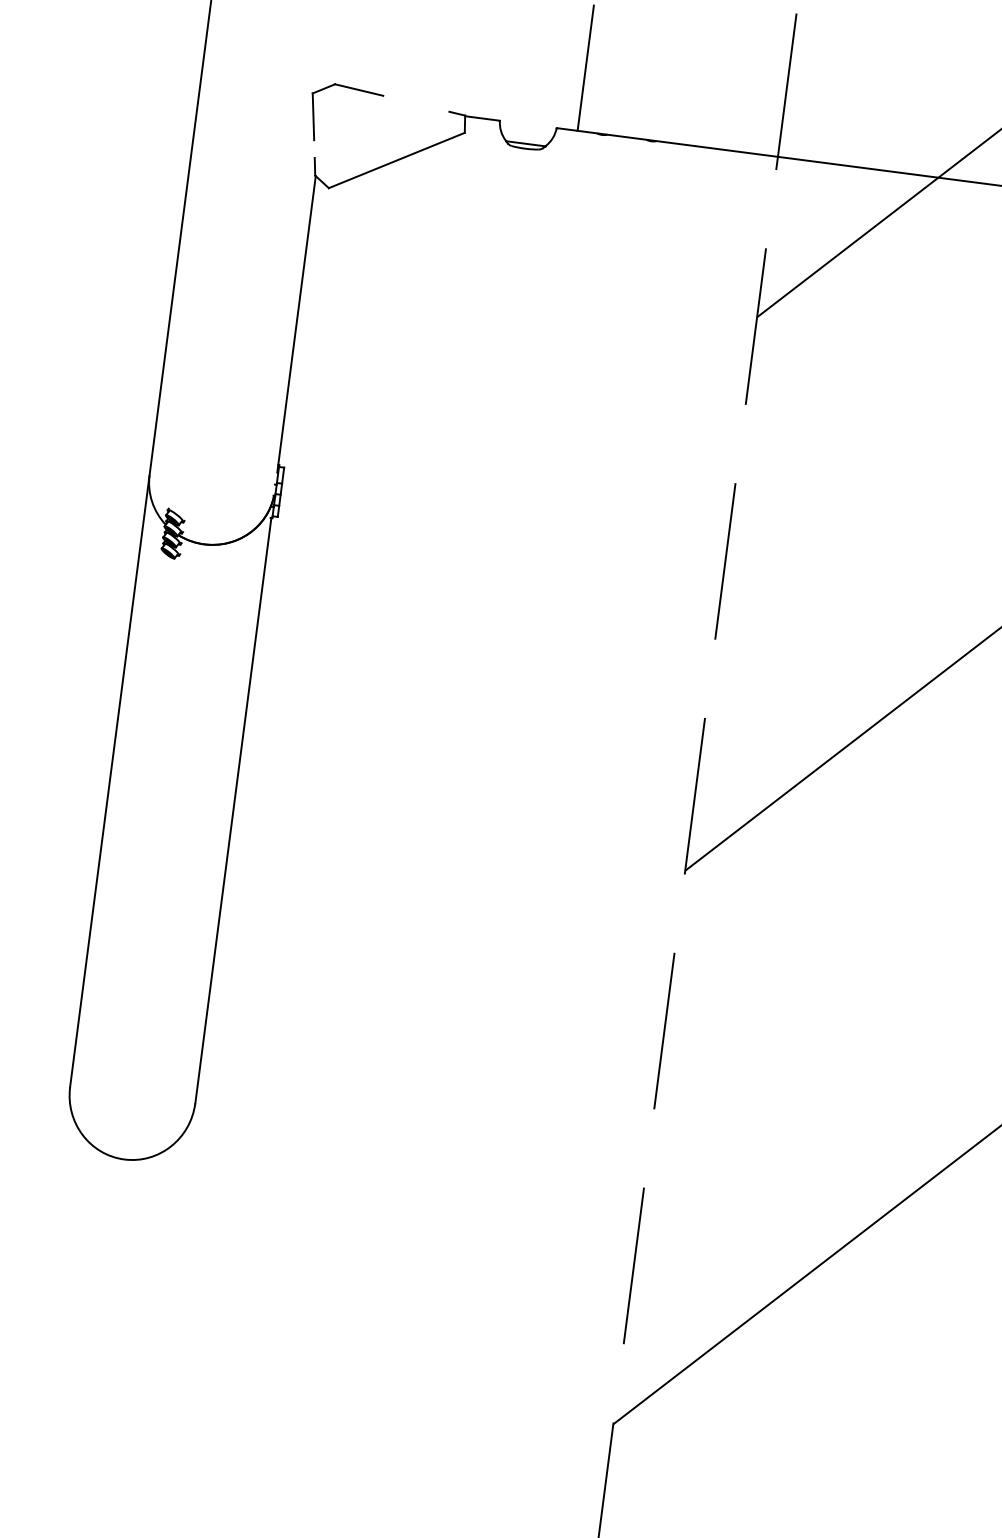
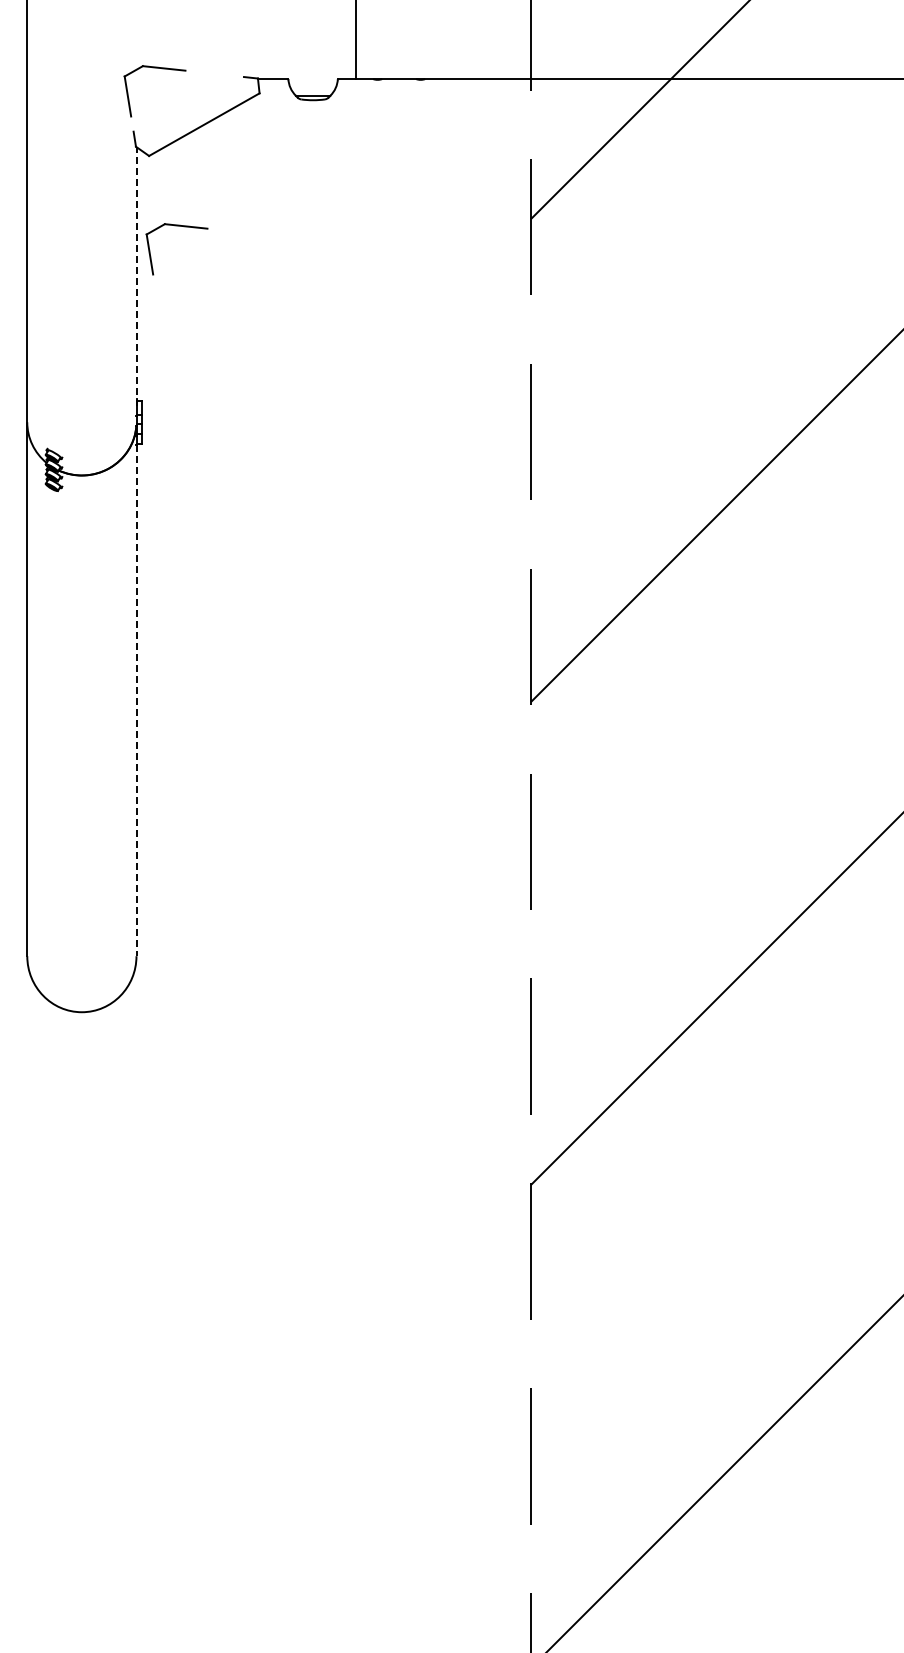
part: (349, 273) -> (176, 226), added
line: (296, 324) -> (136, 276), solid -> dashed
line: (233, 811) -> (136, 701), solid -> dashed

